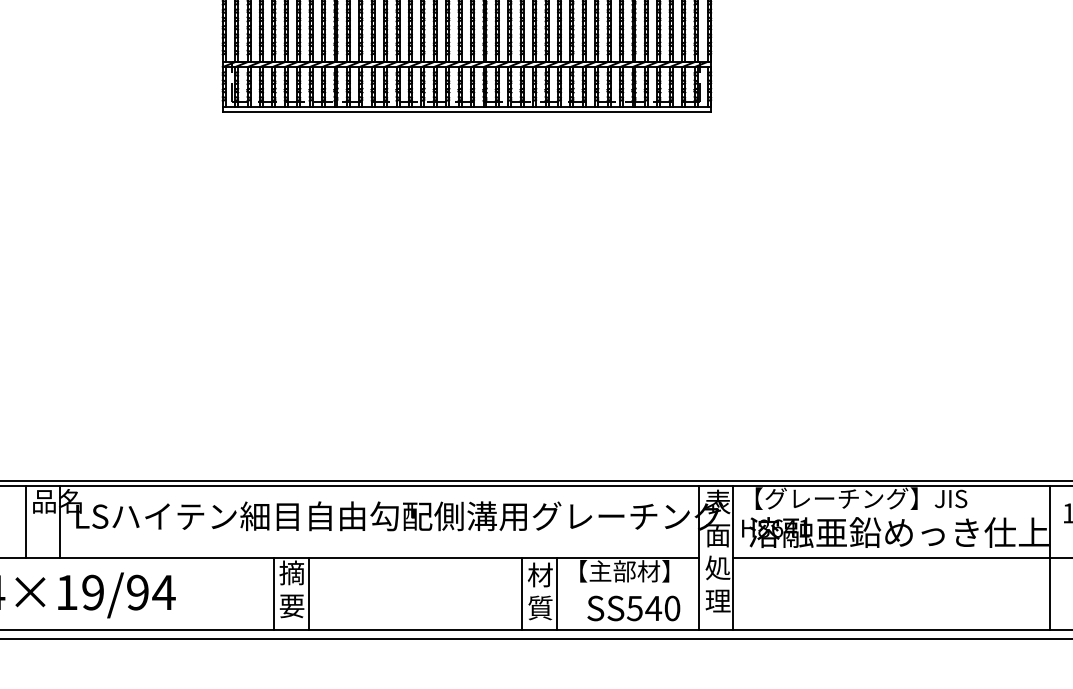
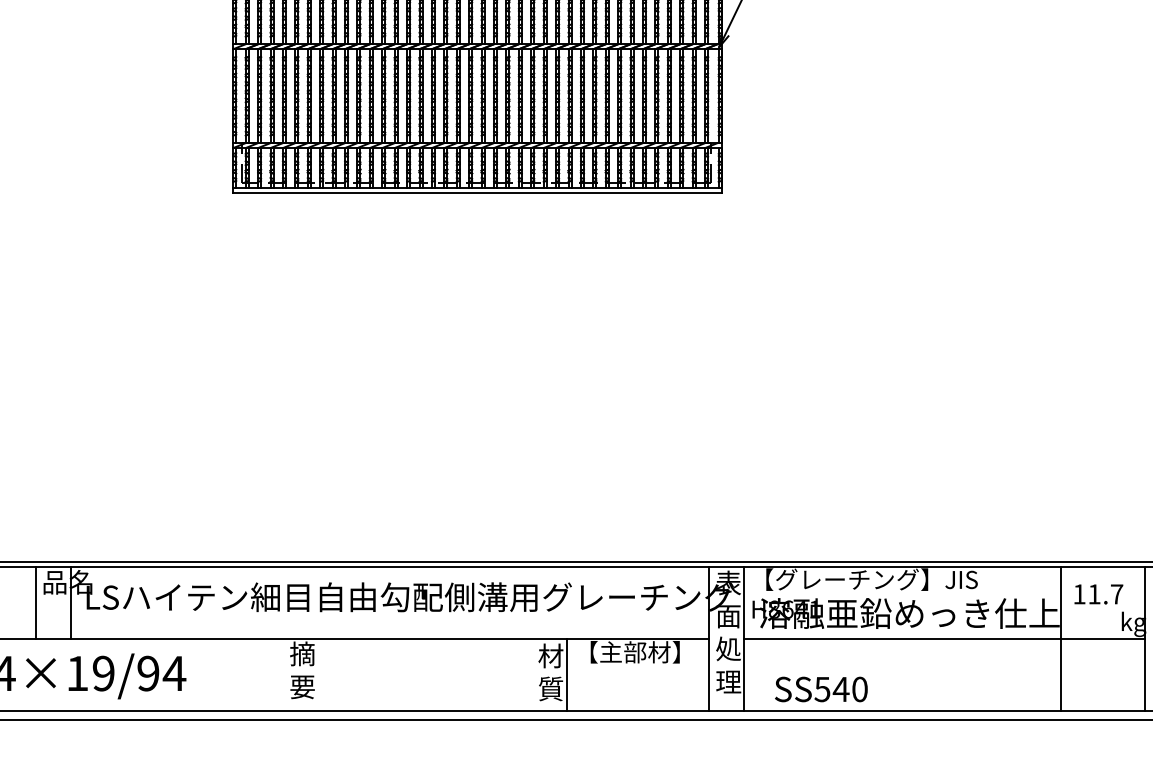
line: (273, 593) -> (284, 674), removed
line: (308, 593) -> (319, 674), removed
line: (521, 593) -> (532, 674), removed
text: (633, 608) -> (821, 689), moved

